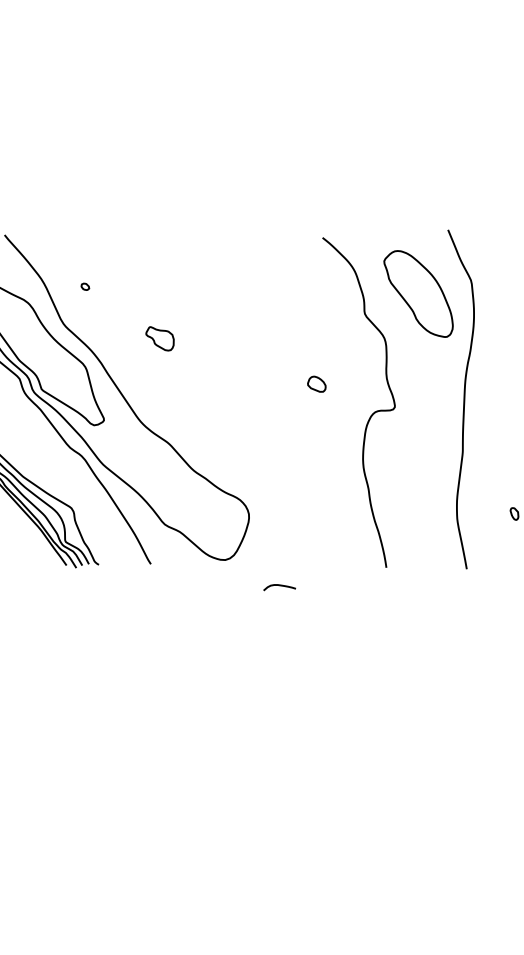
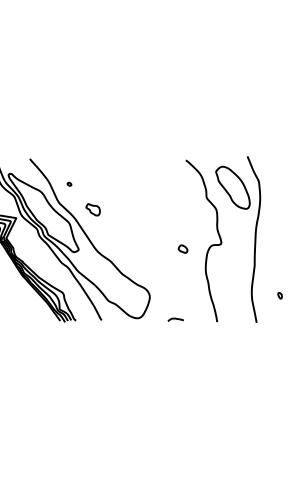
part: (158, 338) -> (92, 209), moved
part: (315, 383) -> (182, 248), moved
curve: (278, 586) -> (175, 319), moved

